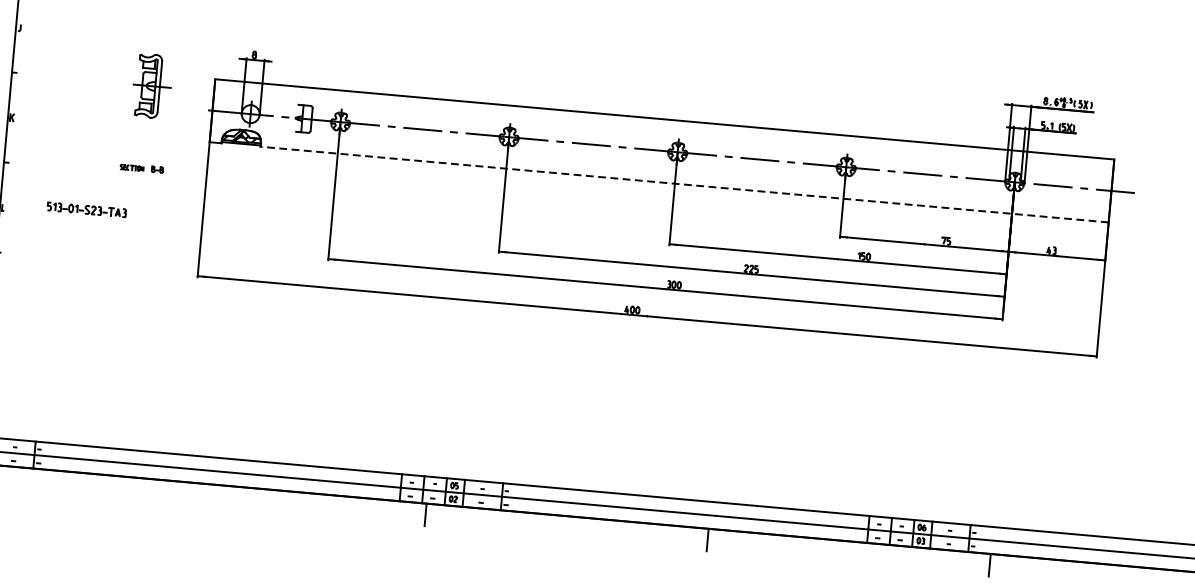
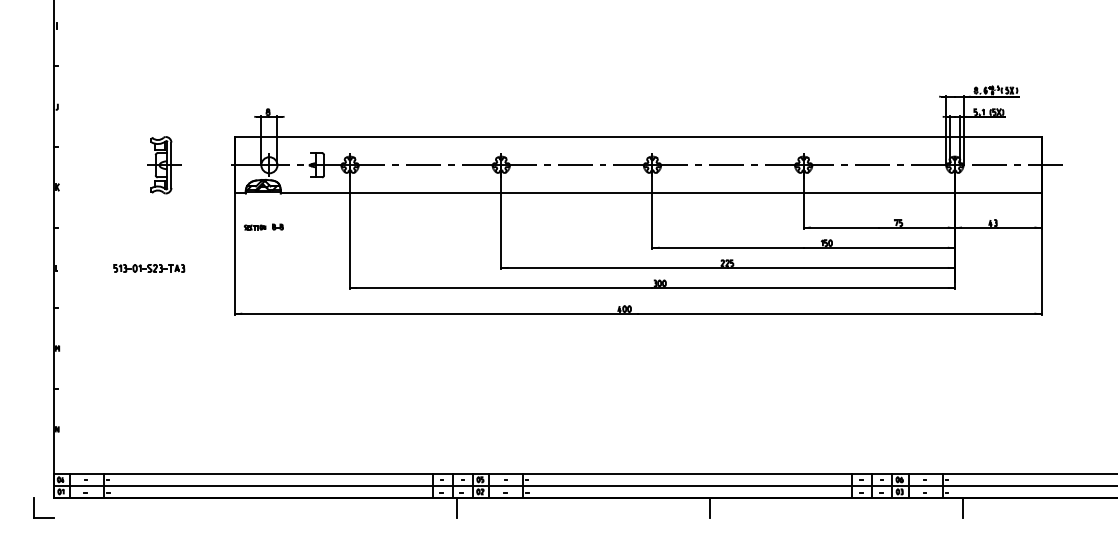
part: (152, 86) -> (164, 165), moved
part: (141, 167) -> (263, 226), moved
line: (683, 184) -> (660, 193), dashed -> solid
part: (87, 209) -> (149, 268), moved

